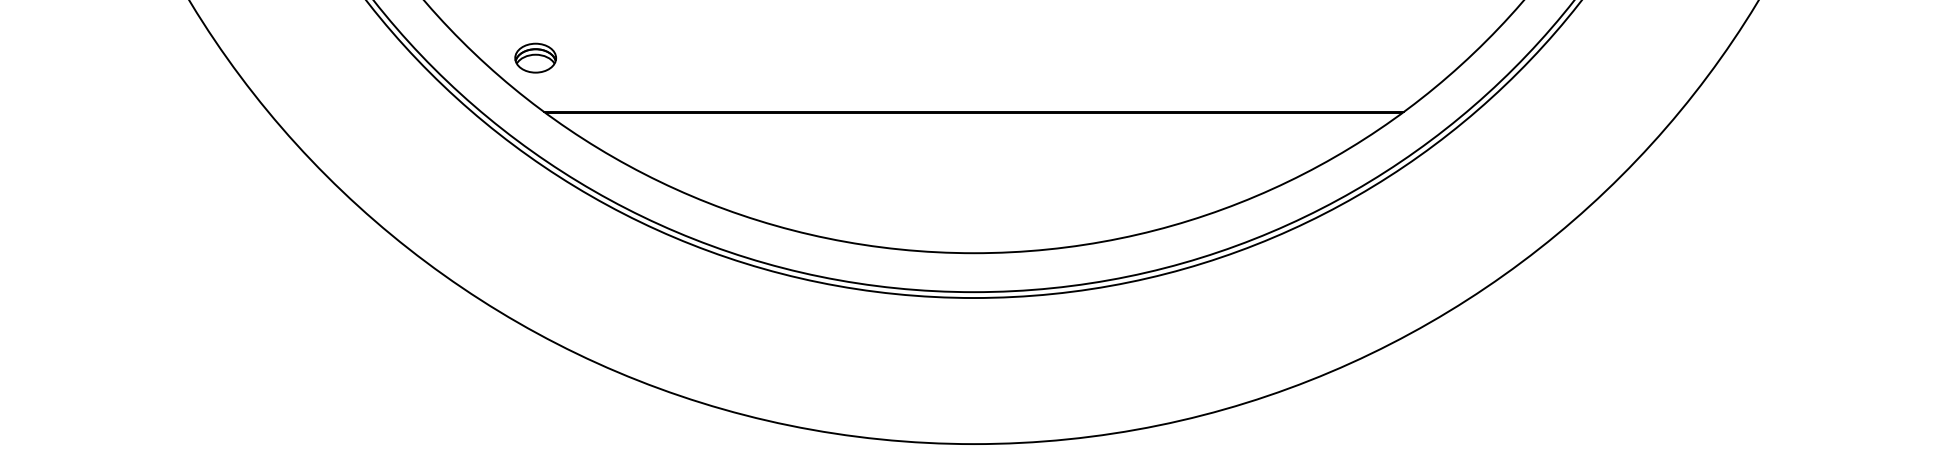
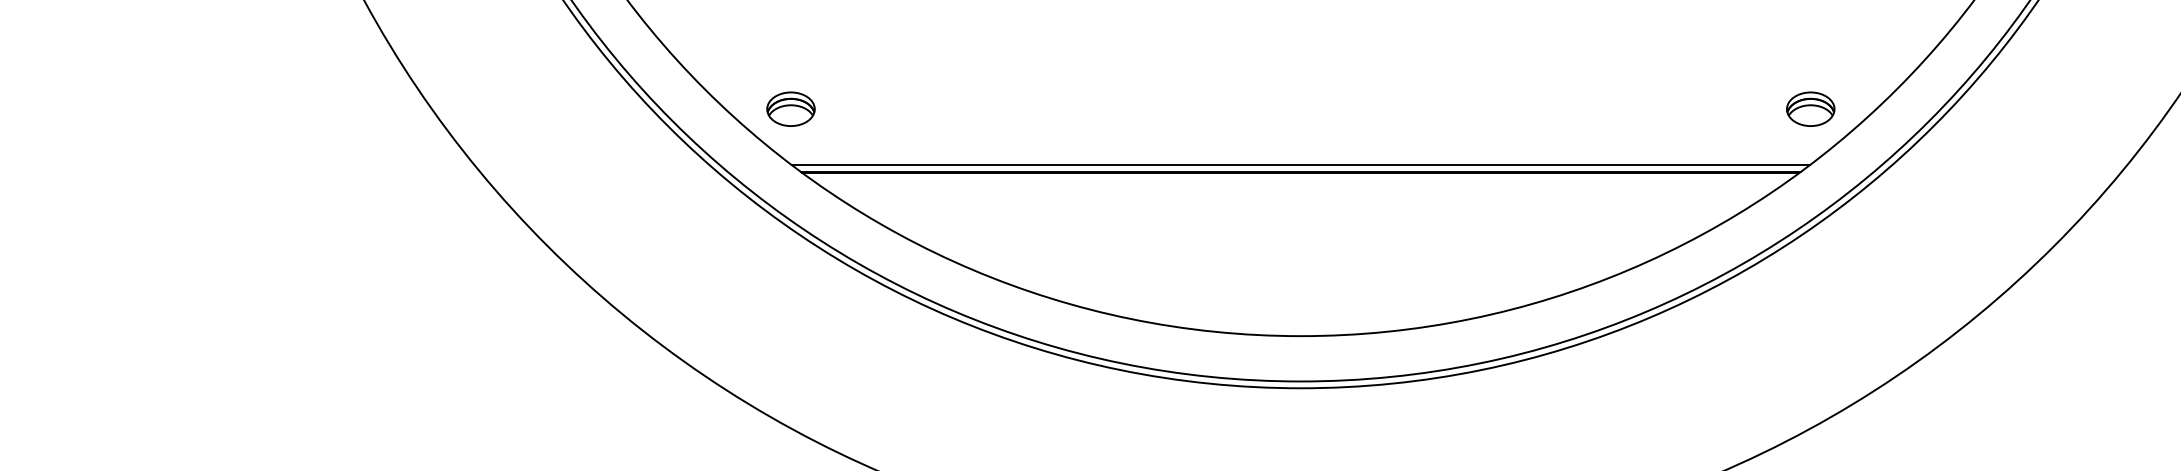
part: (1412, 57) -> (1810, 108), added
line: (973, 106) -> (1300, 165), added

